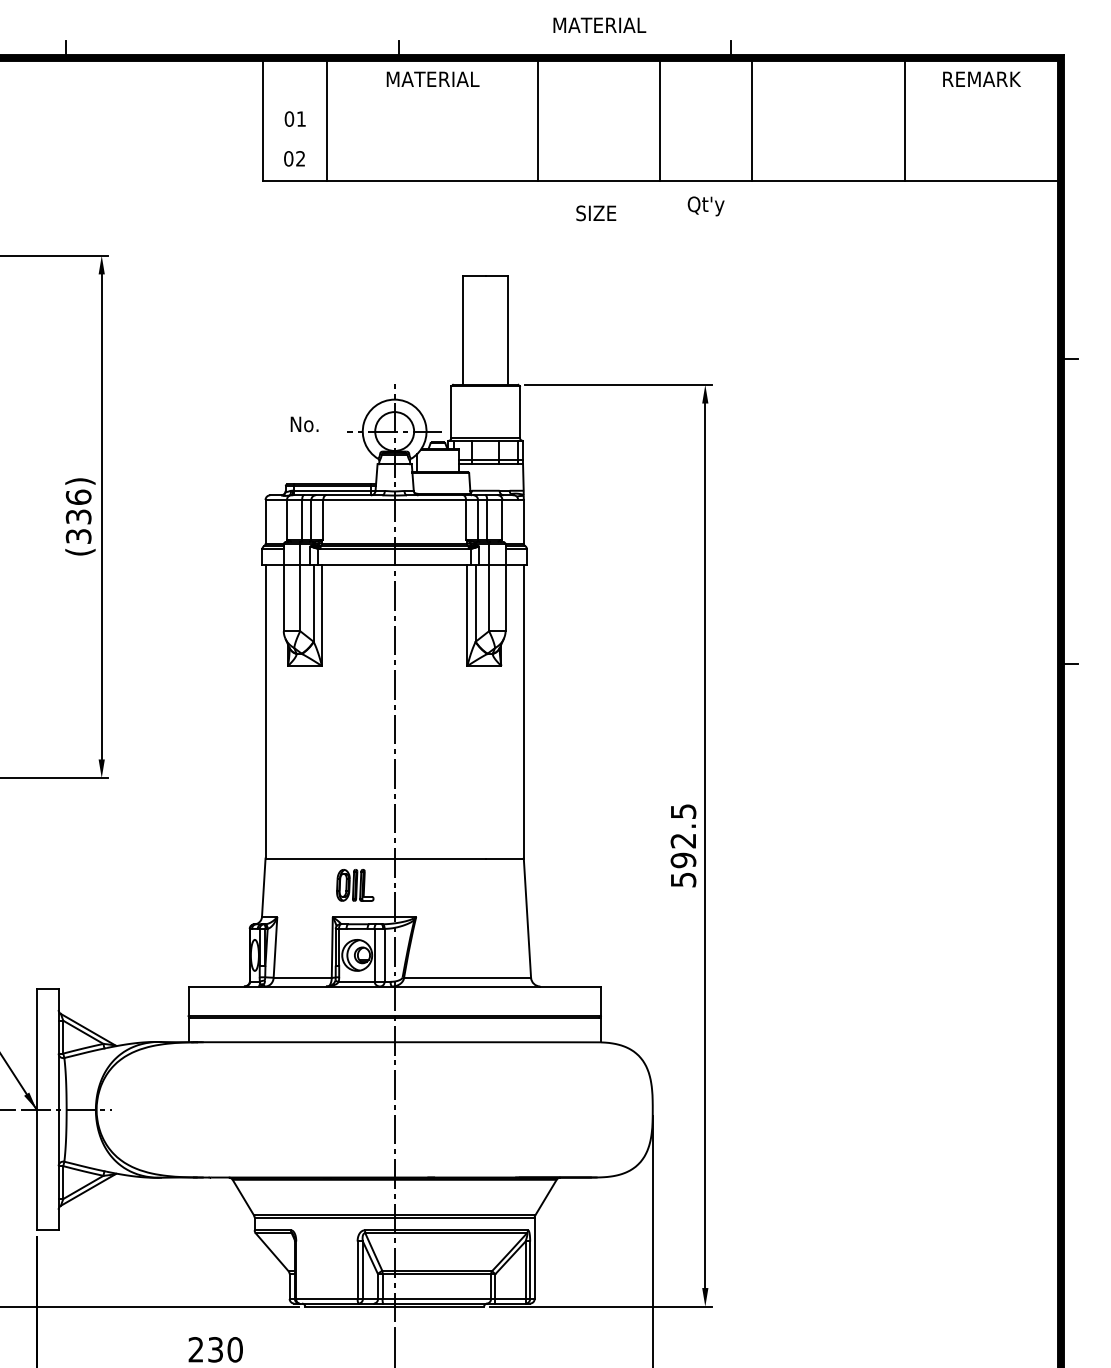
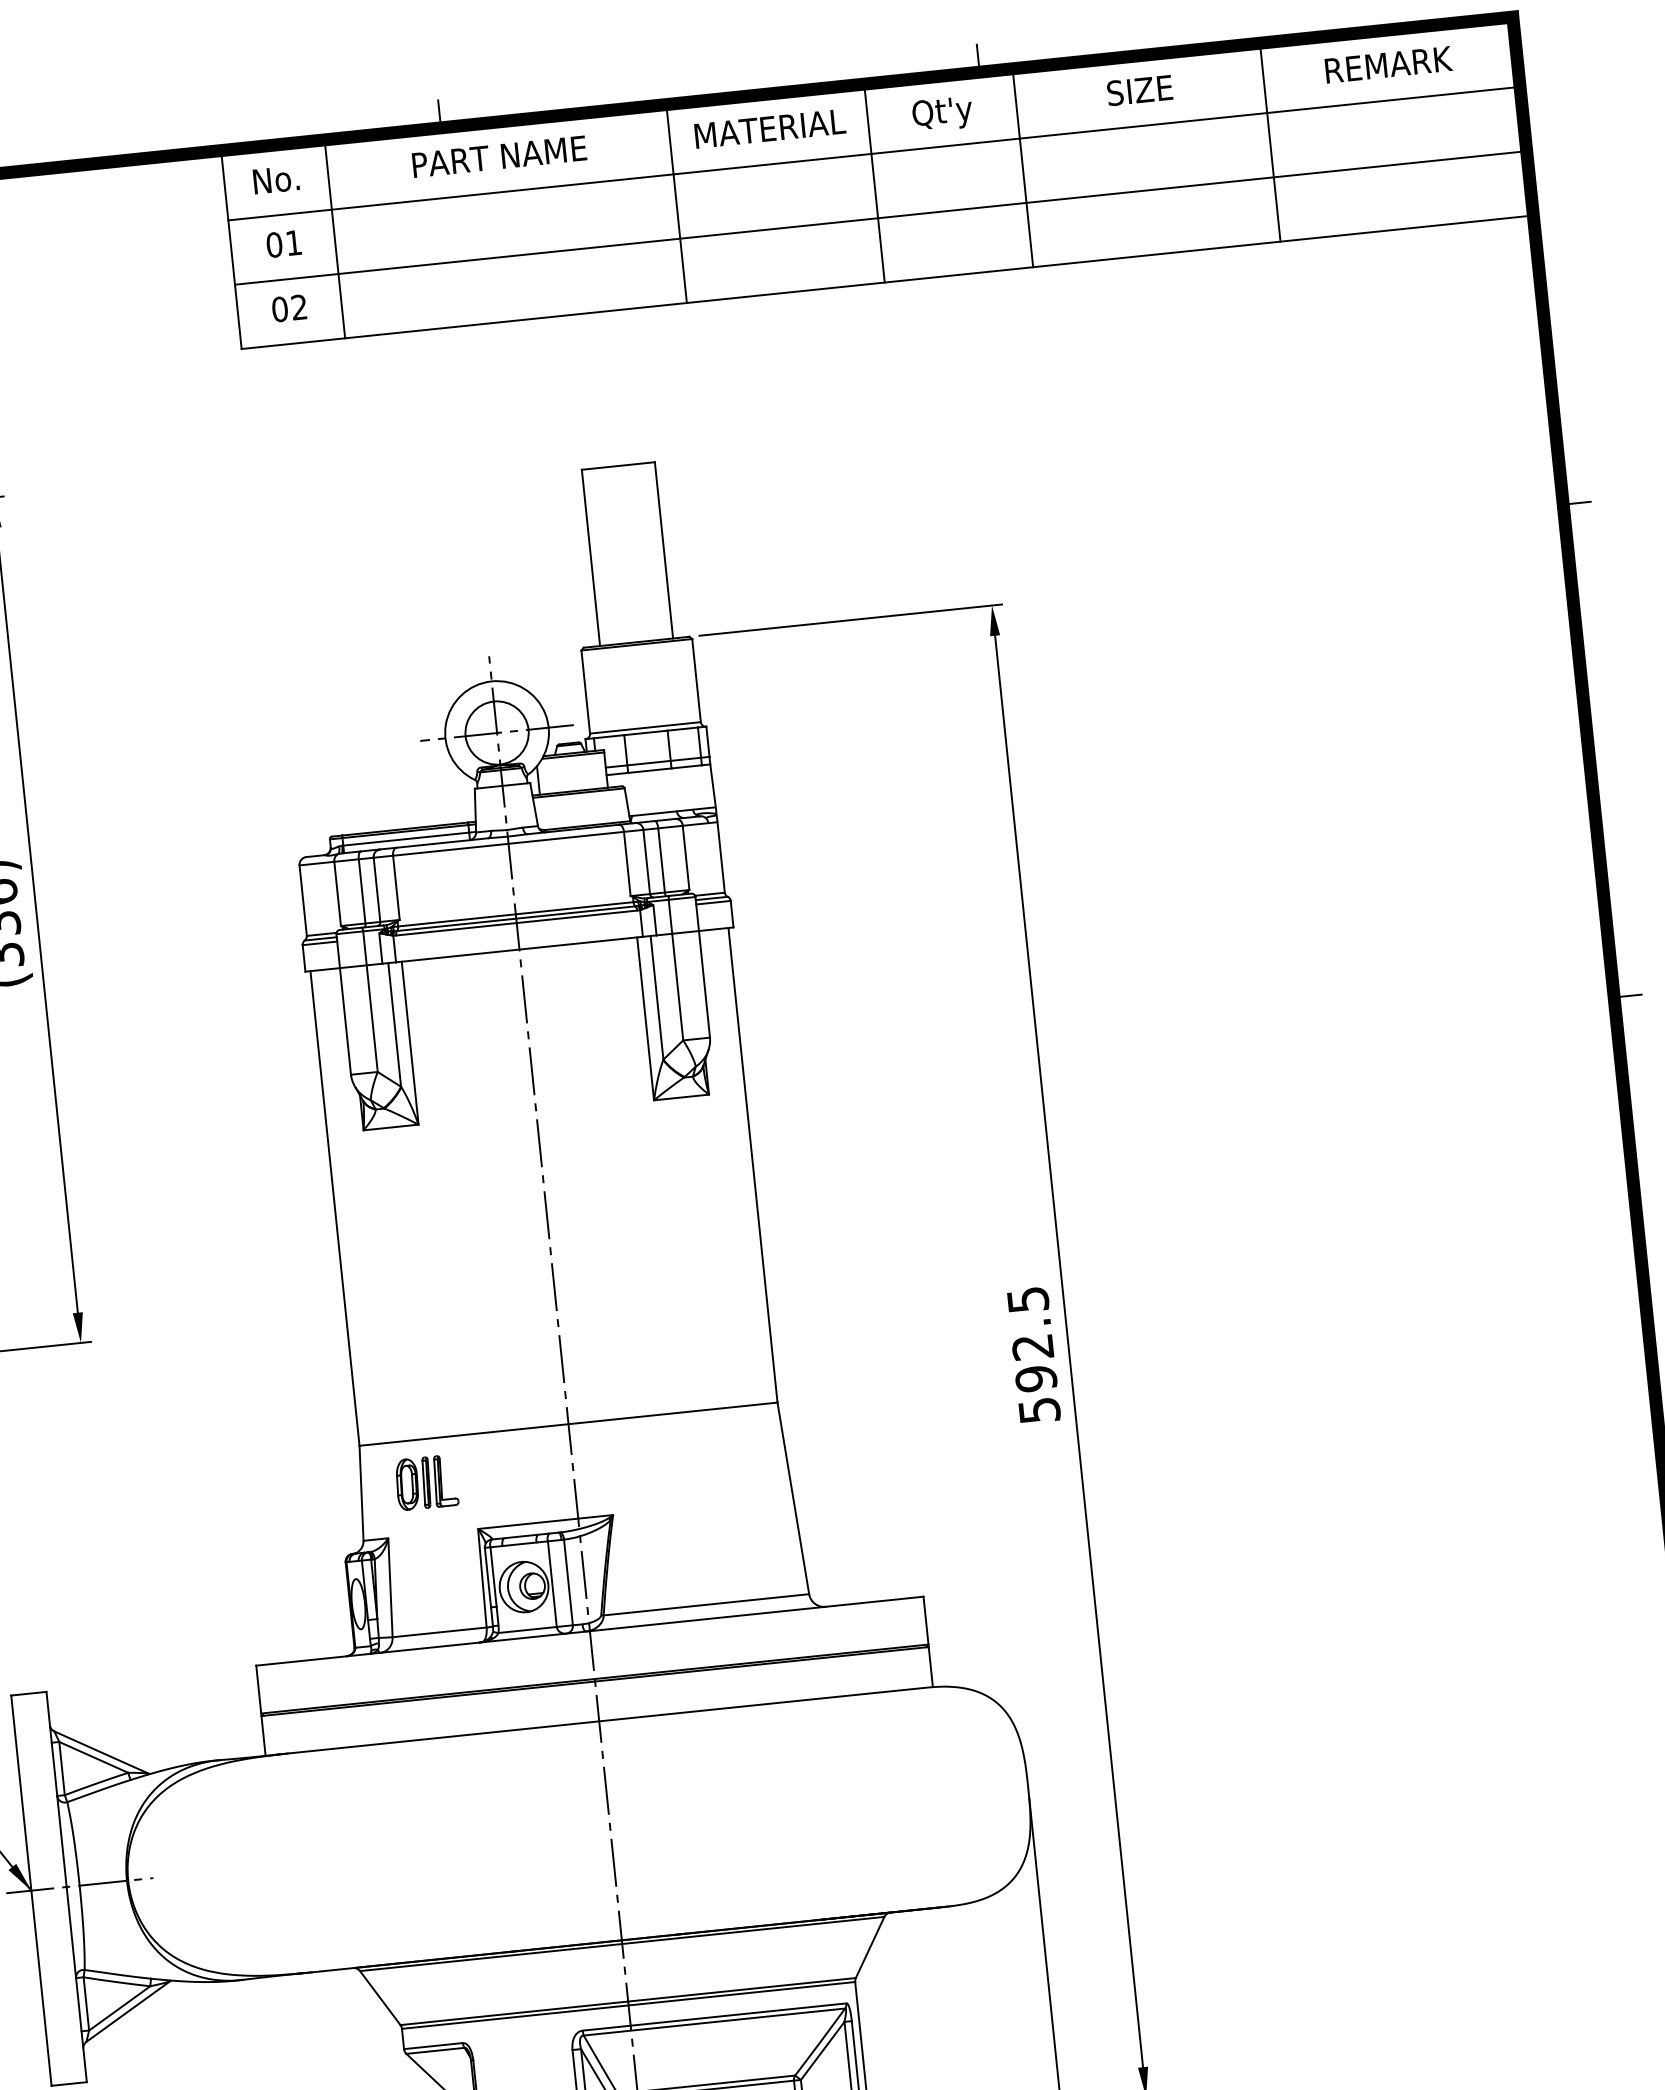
text: (599, 24) -> (769, 127), moved
text: (432, 78) -> (499, 155), MATERIAL -> PART NAME
line: (659, 101) -> (870, 154), added
line: (659, 140) -> (876, 217), added
text: (705, 206) -> (941, 114), moved
text: (596, 213) -> (1140, 90), moved
text: (304, 424) -> (276, 180), moved
part: (355, 885) -> (427, 1482), moved

